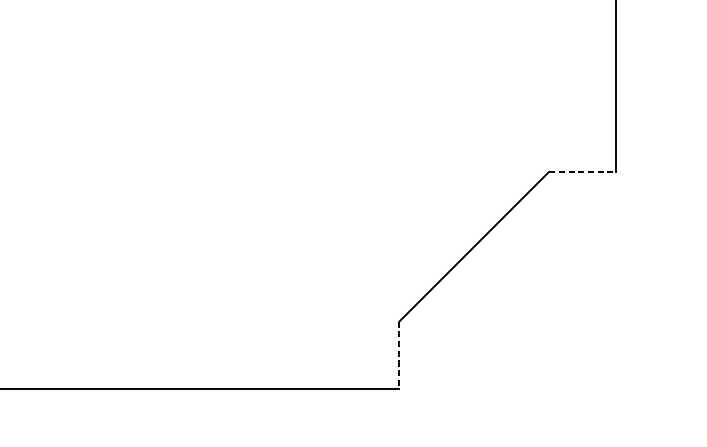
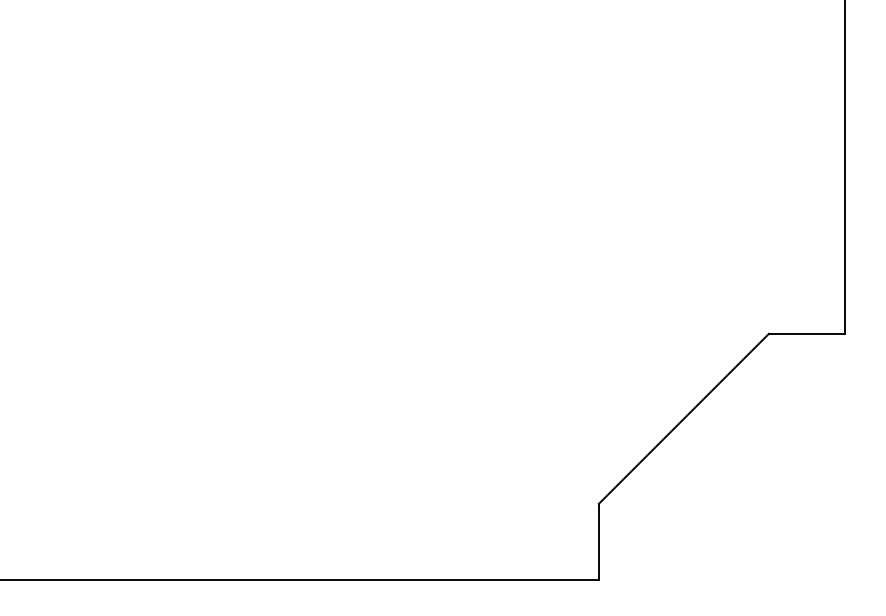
line: (583, 171) -> (807, 333), dashed -> solid
line: (399, 355) -> (598, 542), dashed -> solid

